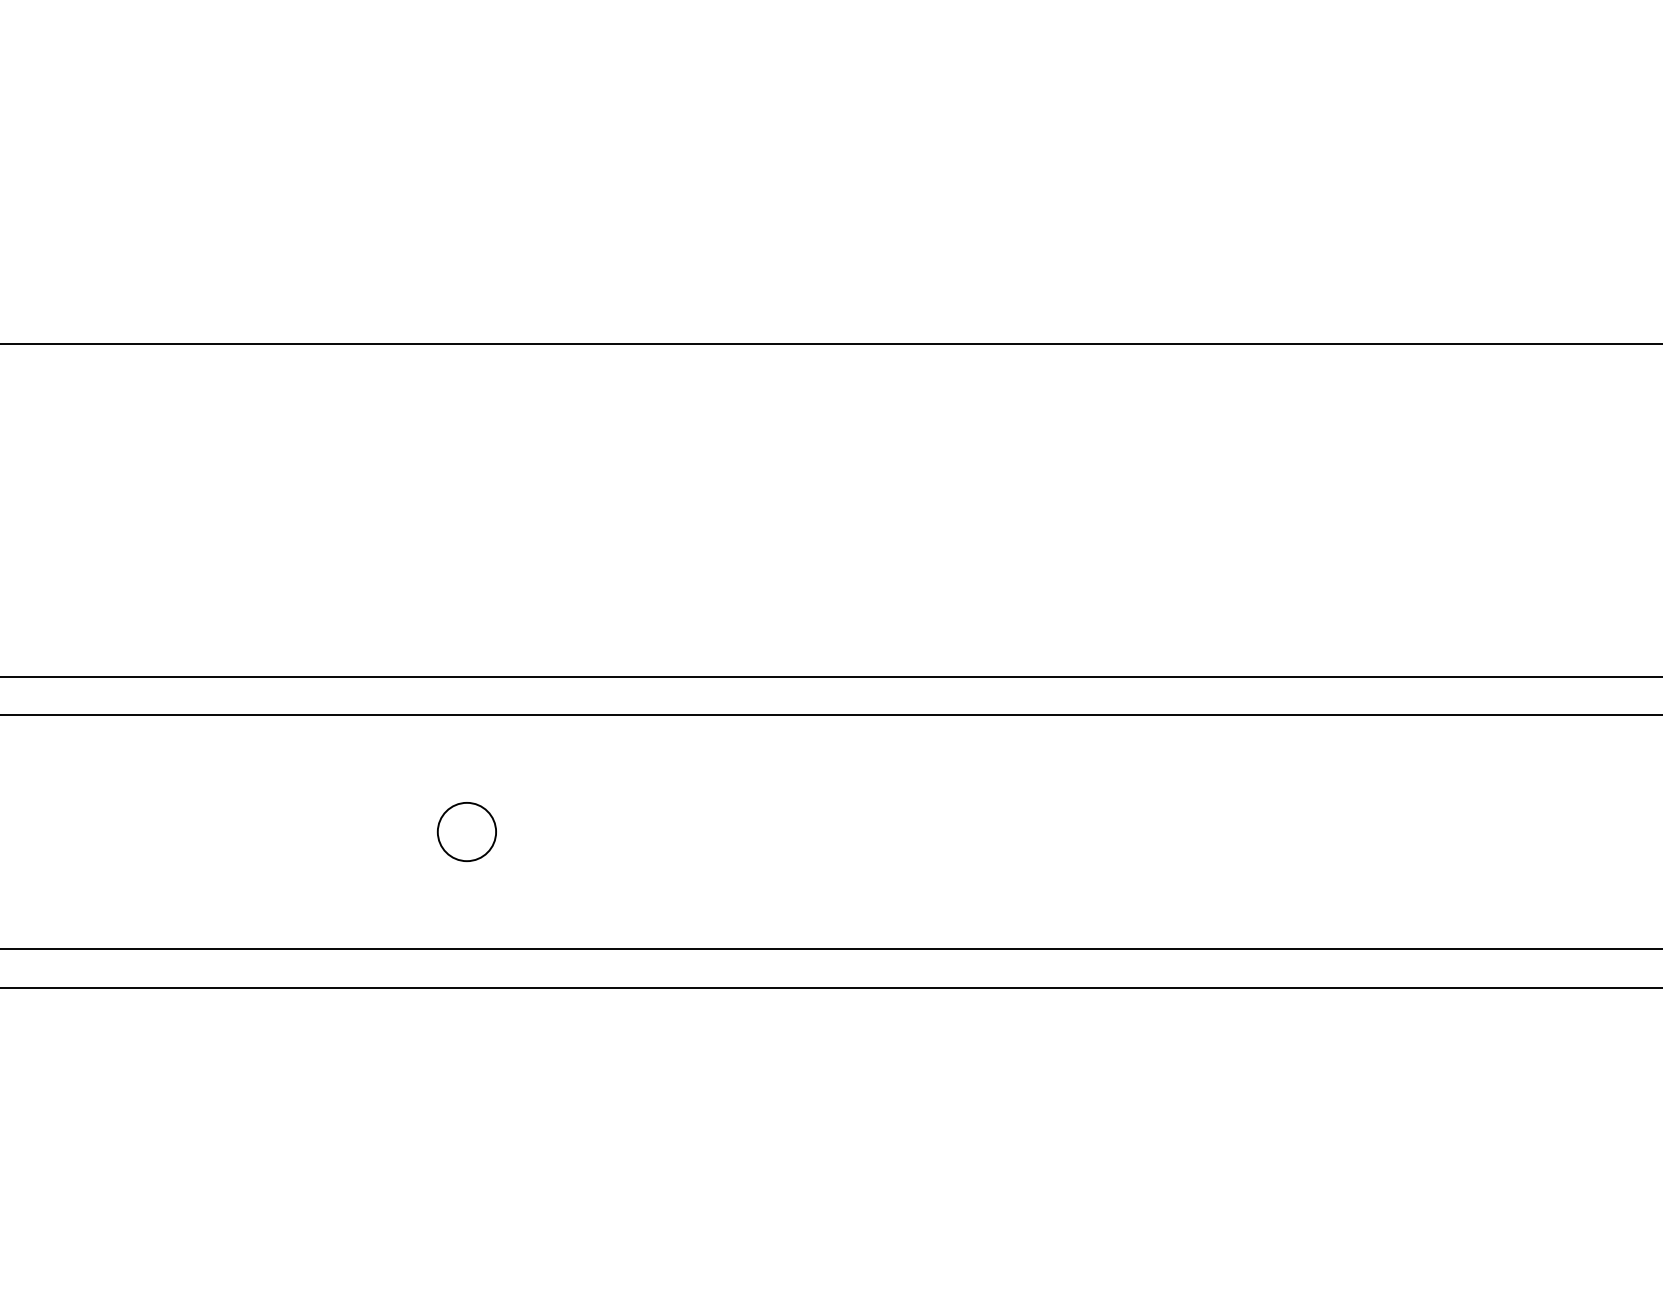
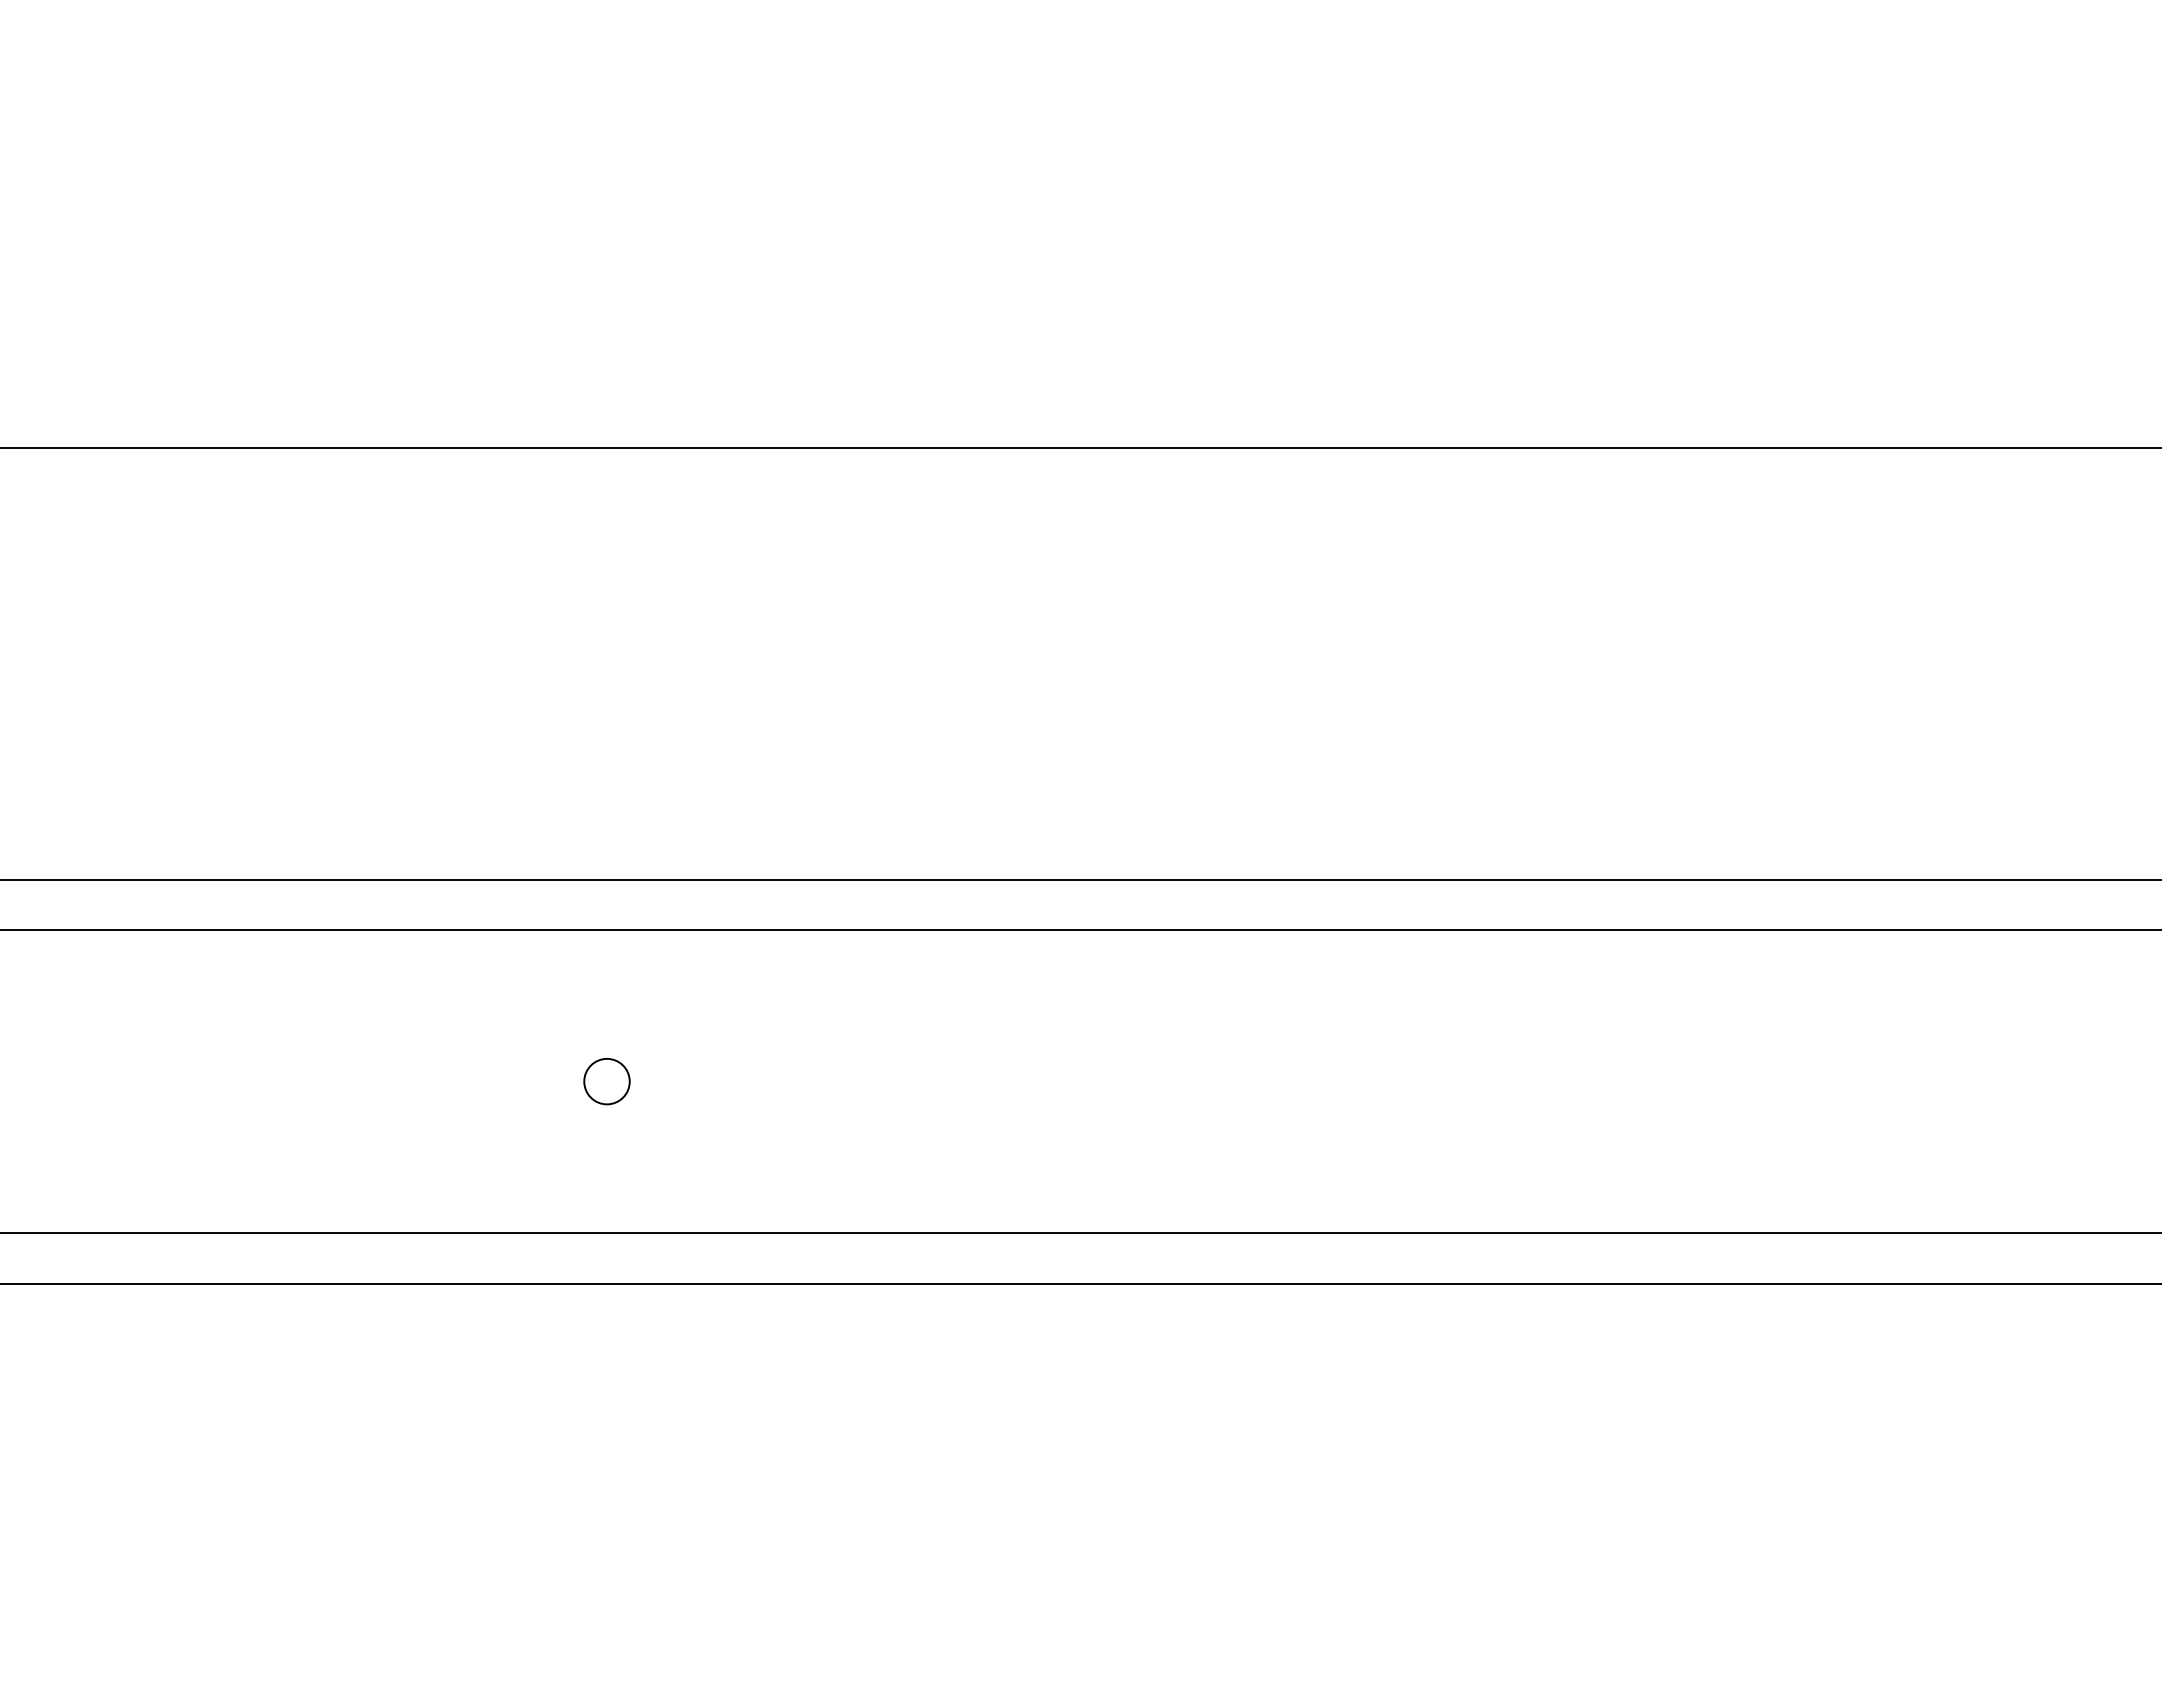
circle: (466, 831) -> (606, 1081), size x0.6

